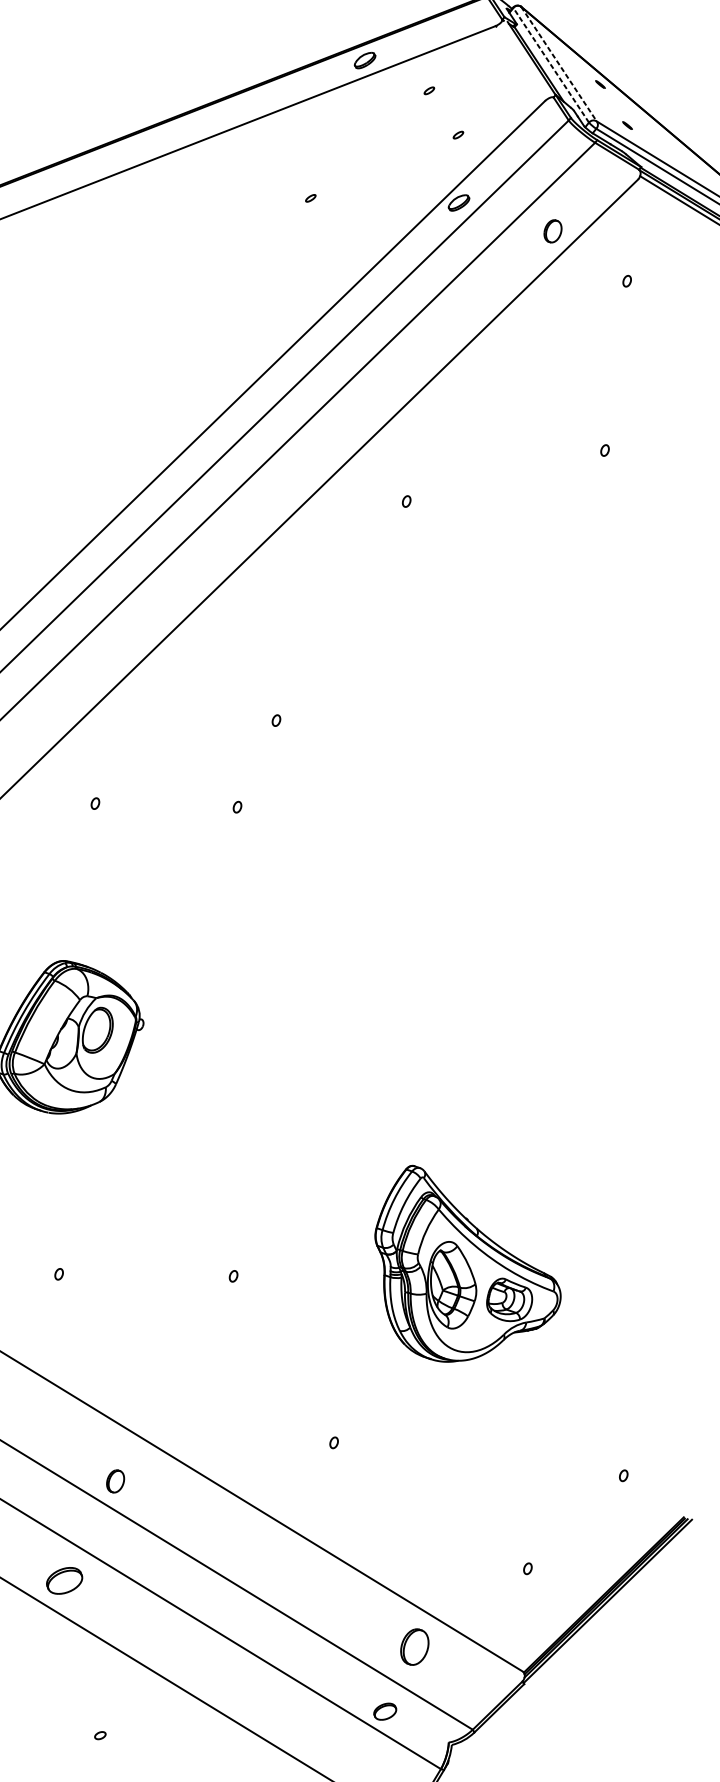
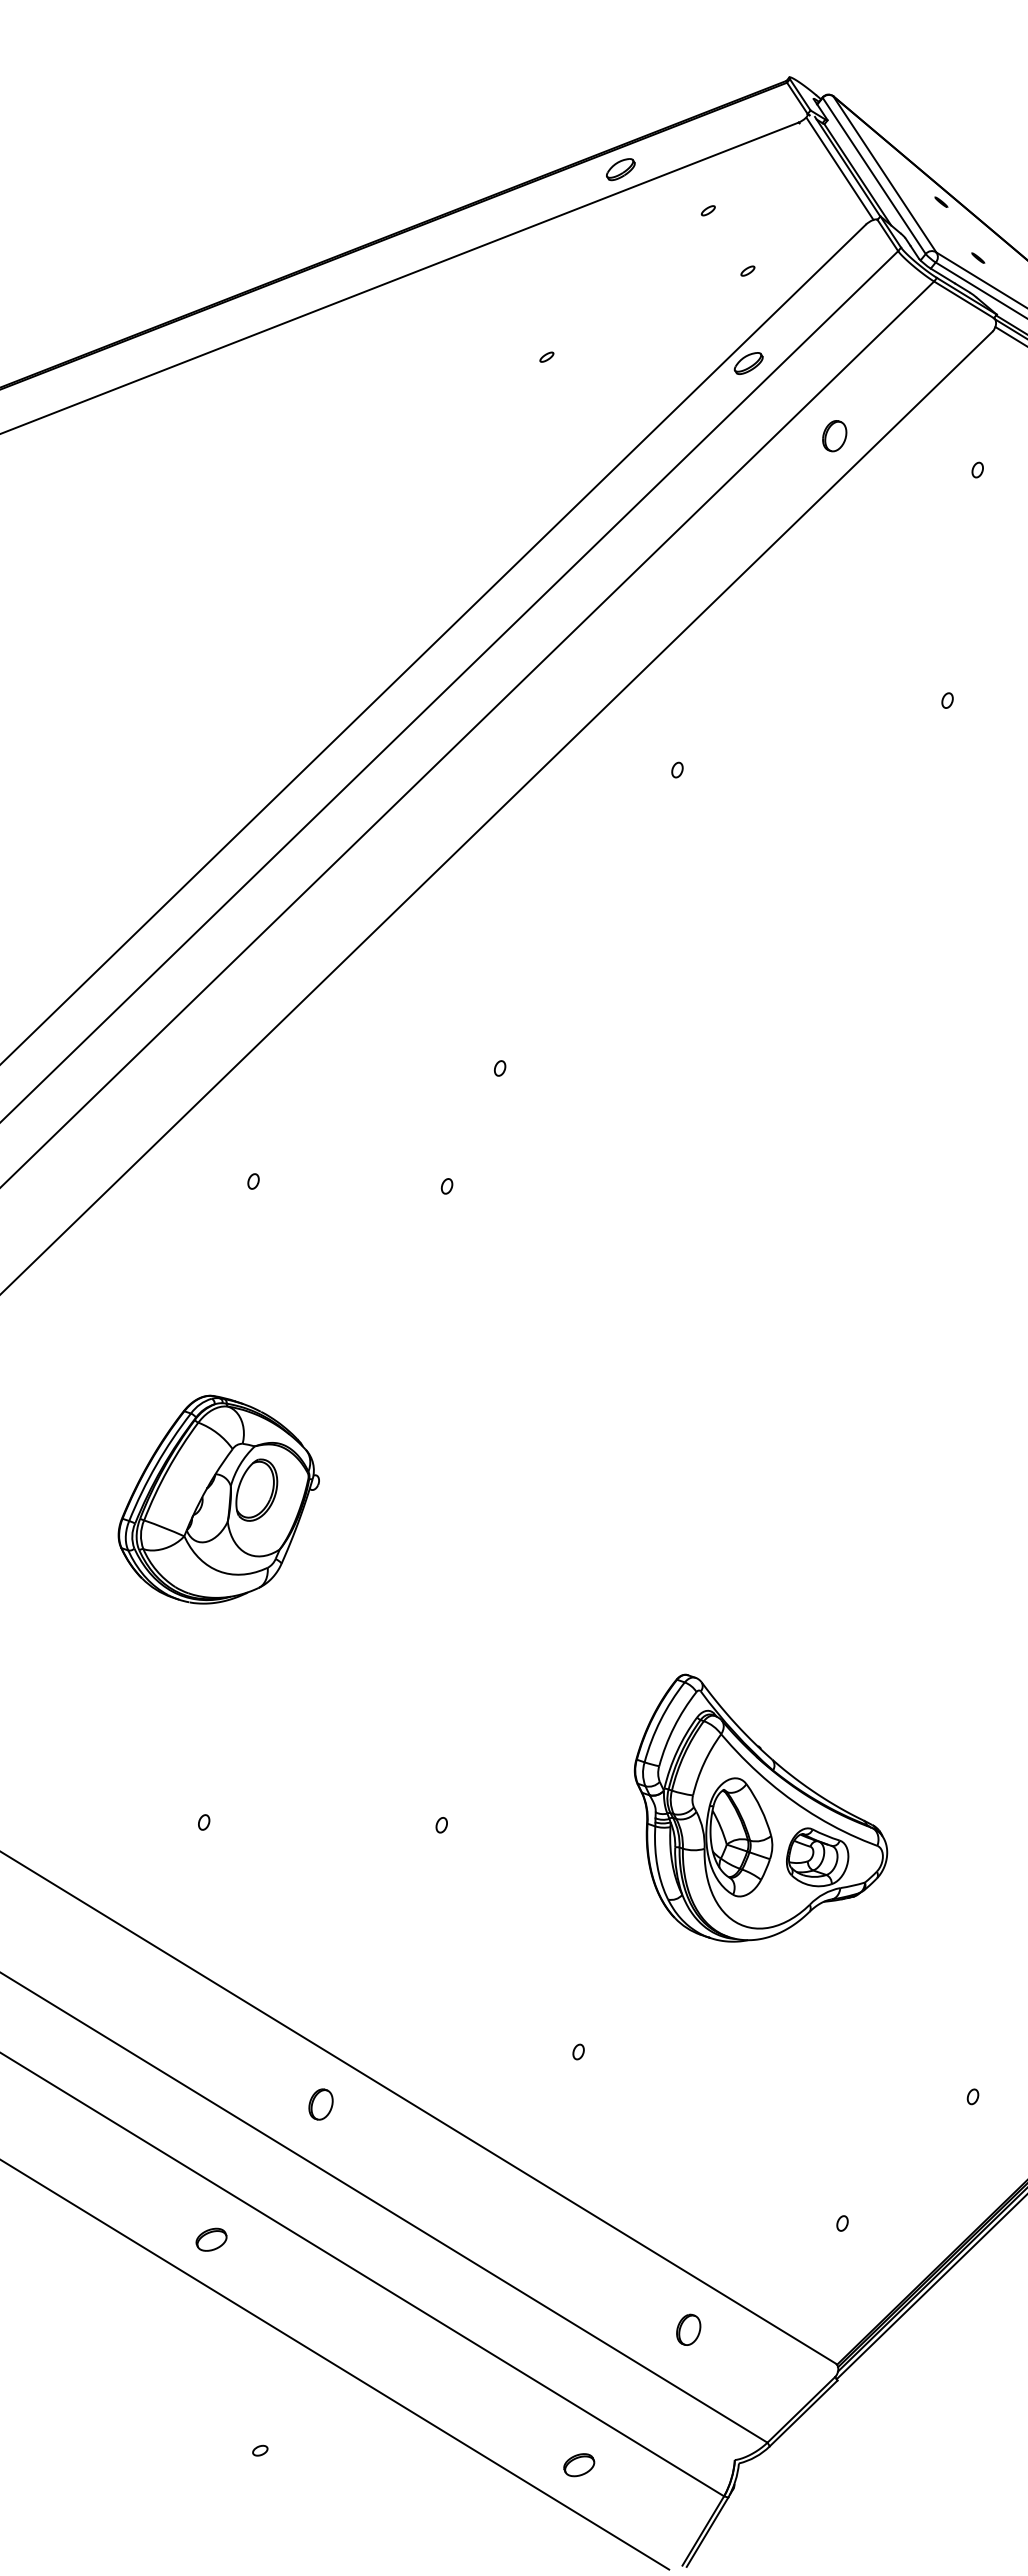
line: (526, 59) -> (840, 168), added
line: (551, 64) -> (874, 175), dashed -> solid
line: (558, 64) -> (884, 174), dashed -> solid
part: (552, 231) -> (834, 436), moved
part: (115, 1481) -> (320, 2104), moved
part: (64, 1580) -> (211, 2239), size x0.62
part: (414, 1646) -> (688, 2329), size x0.62
part: (385, 1711) -> (579, 2465), moved

